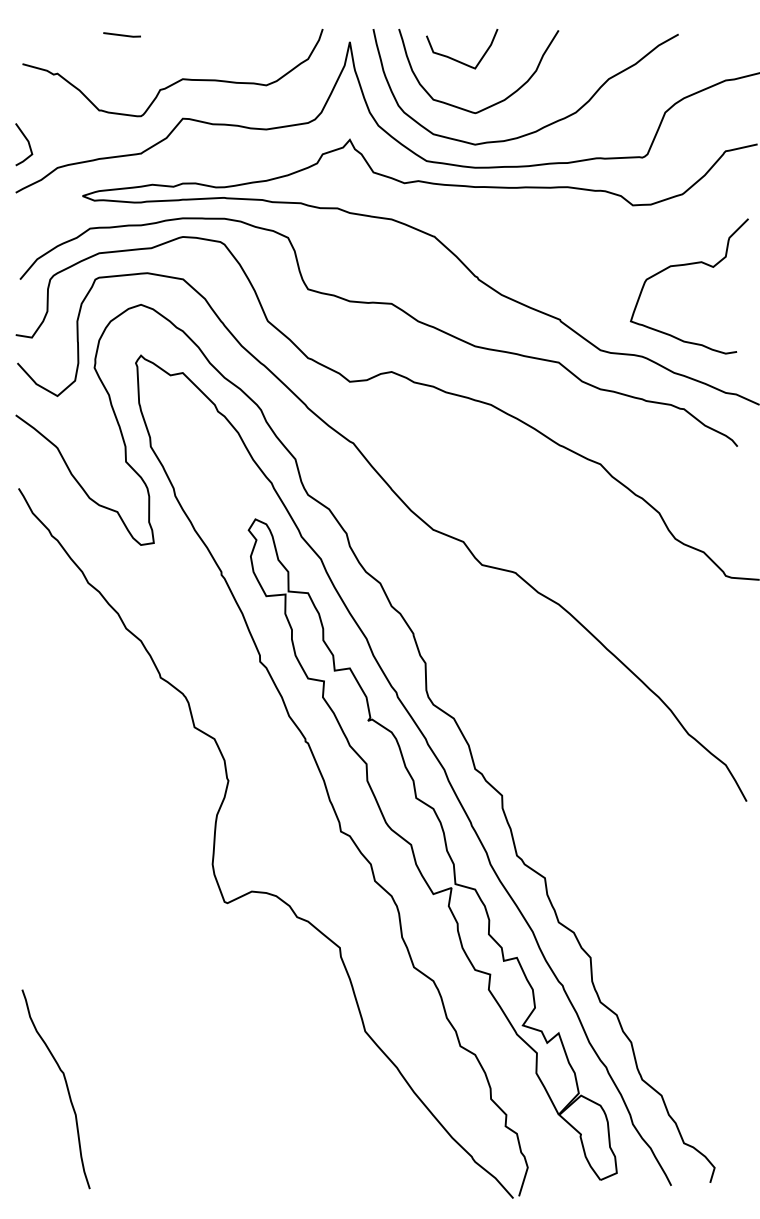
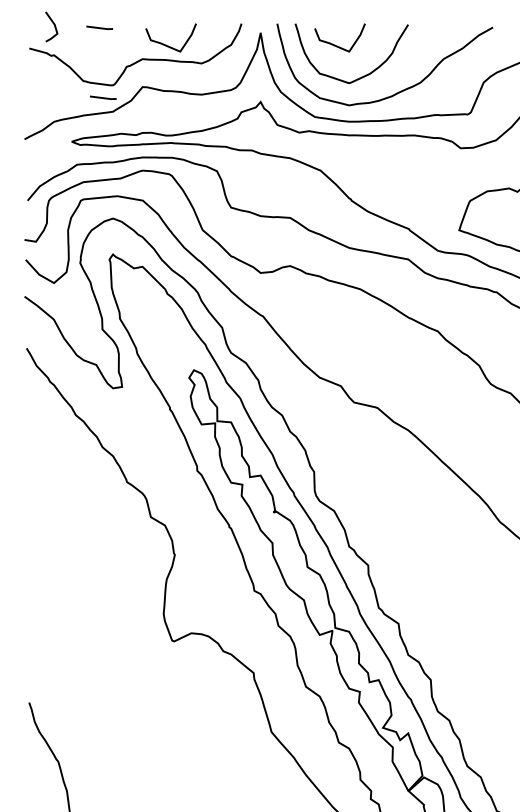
curve: (217, 59) -> (167, 45), added
line: (126, 133) -> (102, 97), added
line: (27, 142) -> (54, 25), moved

